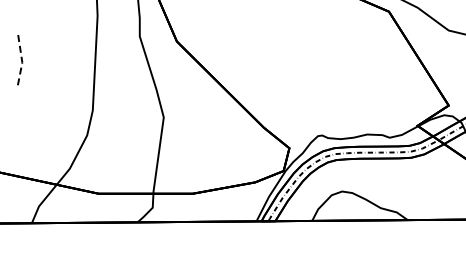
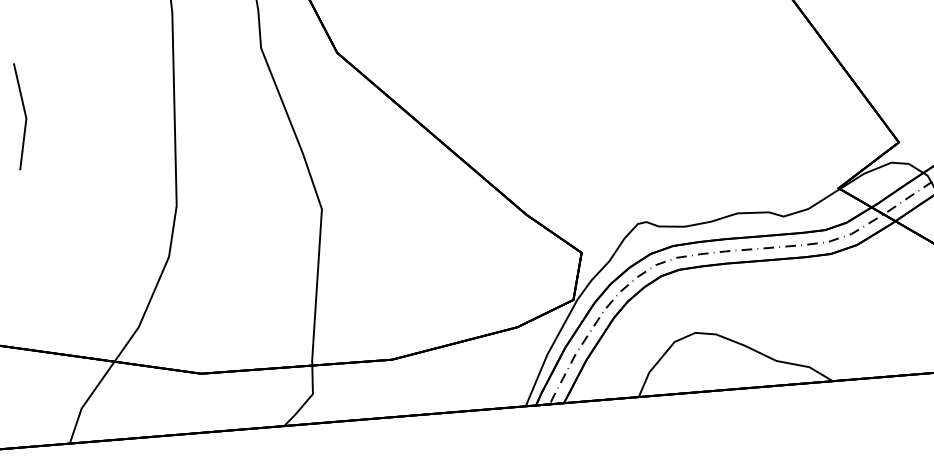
line: (22, 62) -> (26, 118), dashed -> solid

